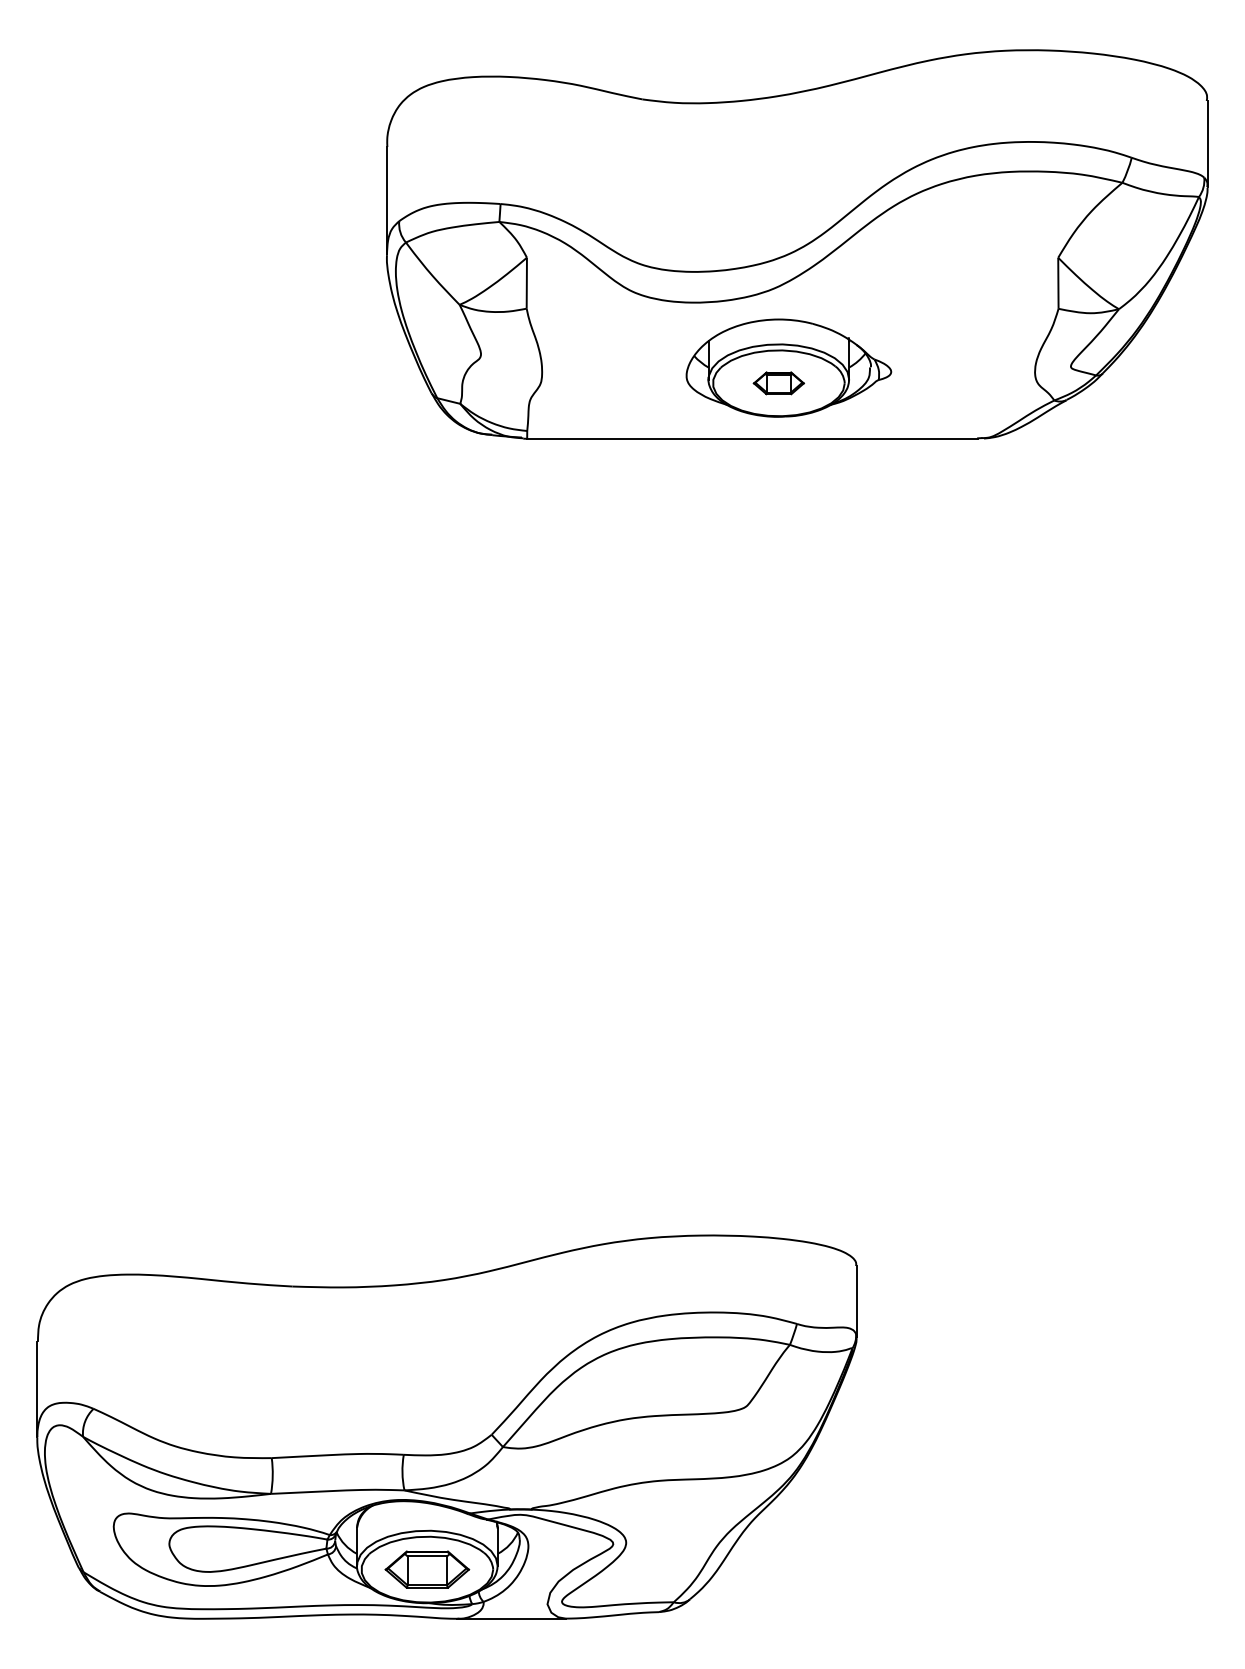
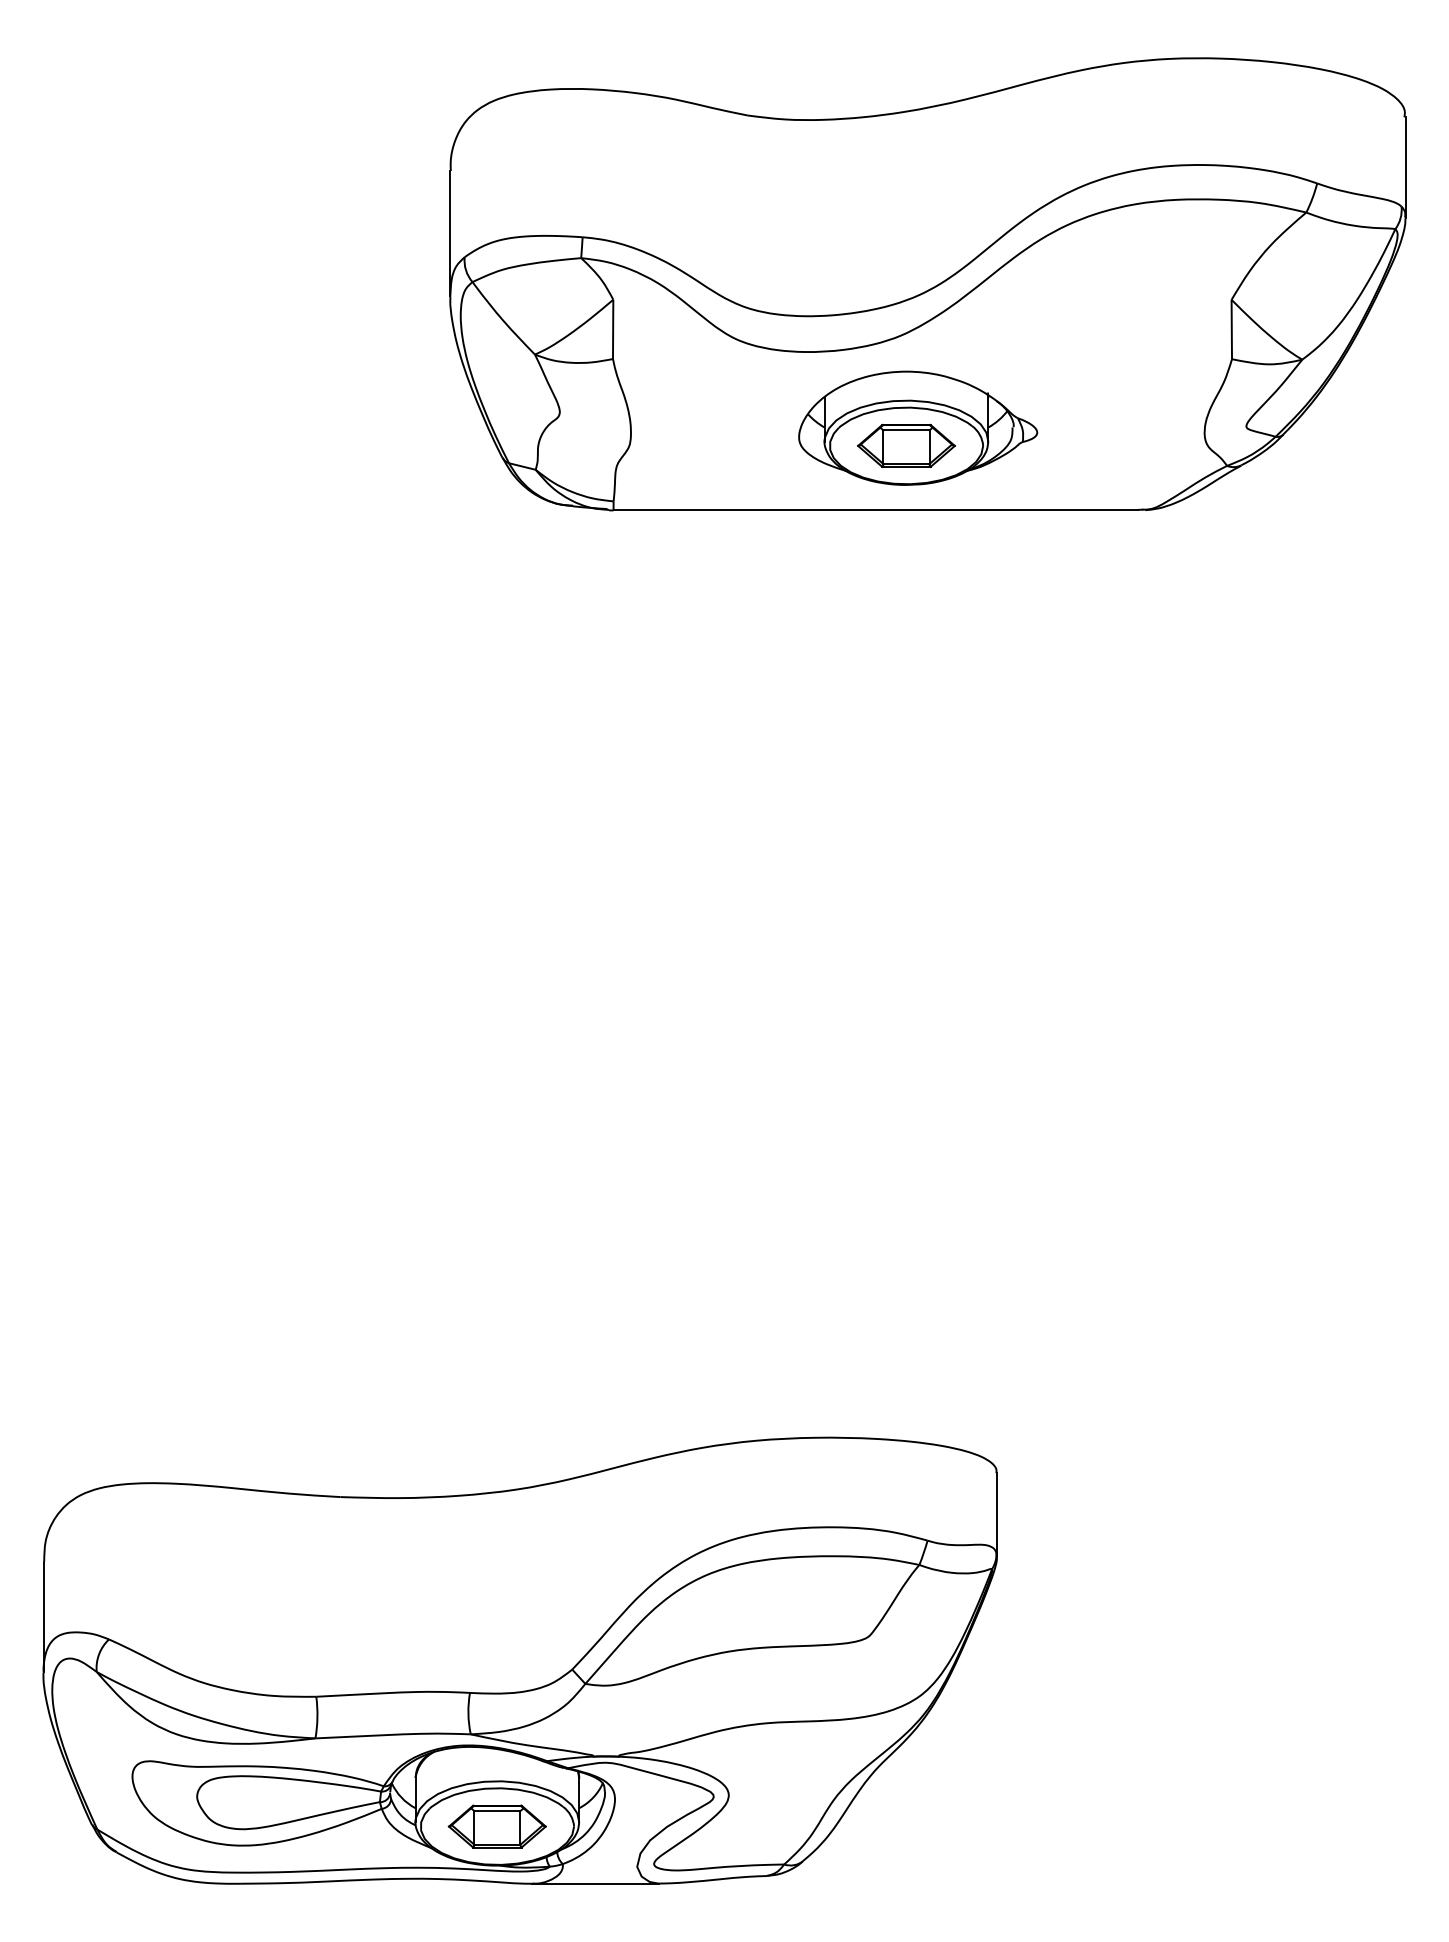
part: (778, 383) -> (906, 446), size x1.67

